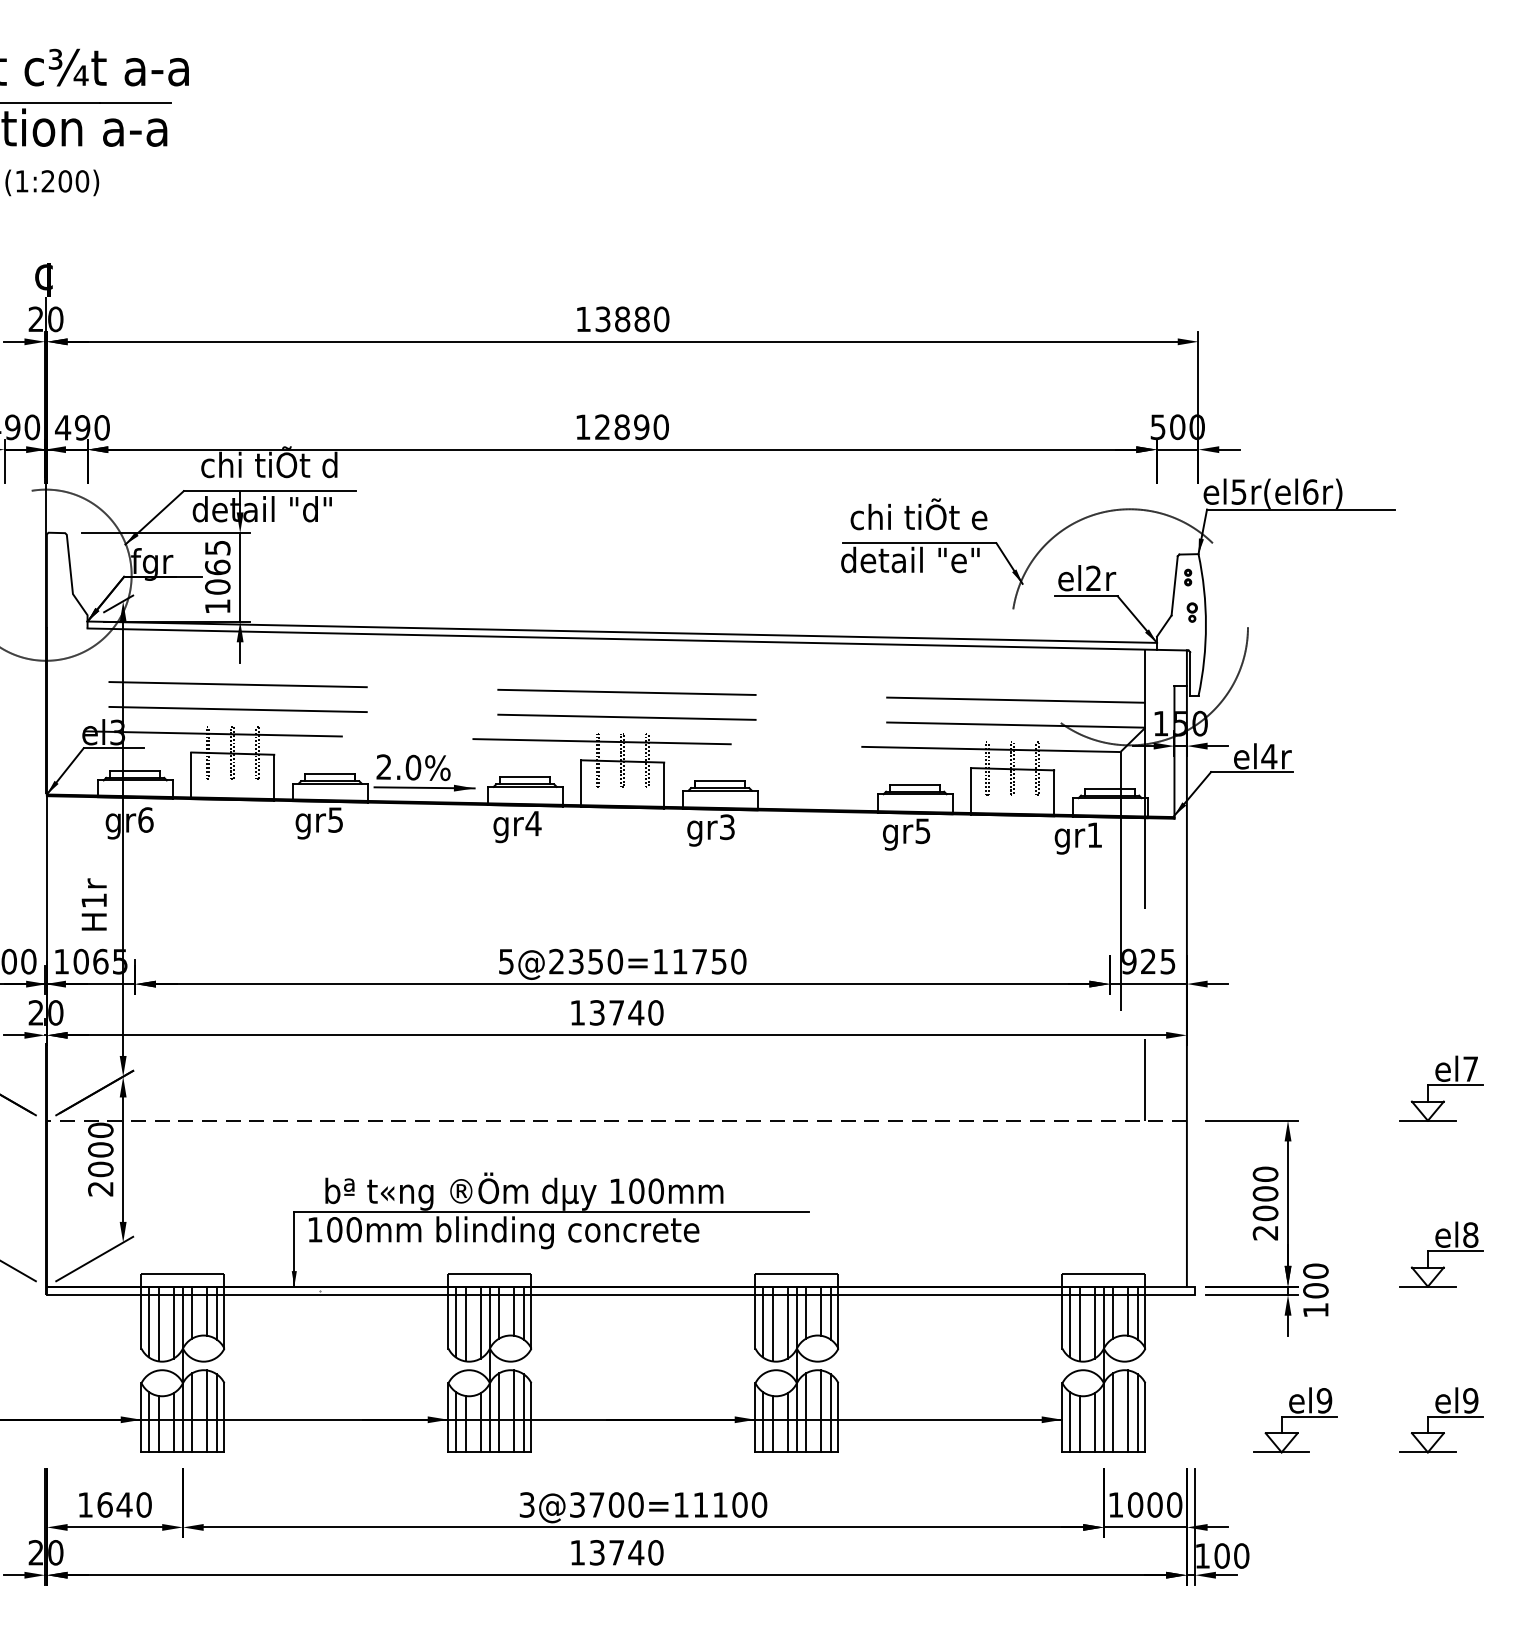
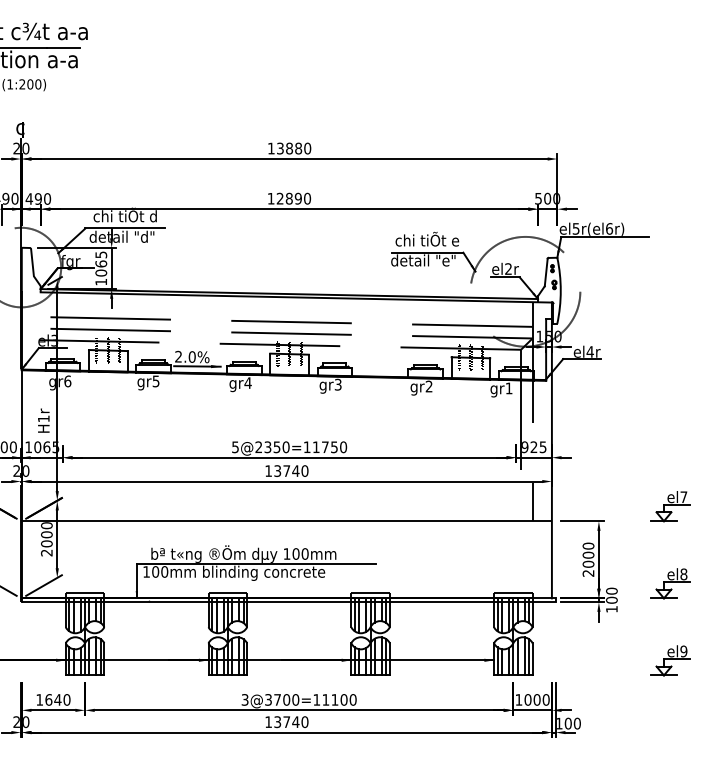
text: (921, 830) -> (428, 386), gr5 -> gr2
line: (616, 1121) -> (286, 521), dashed -> solid
part: (1295, 1420) -> (602, 660), removed

